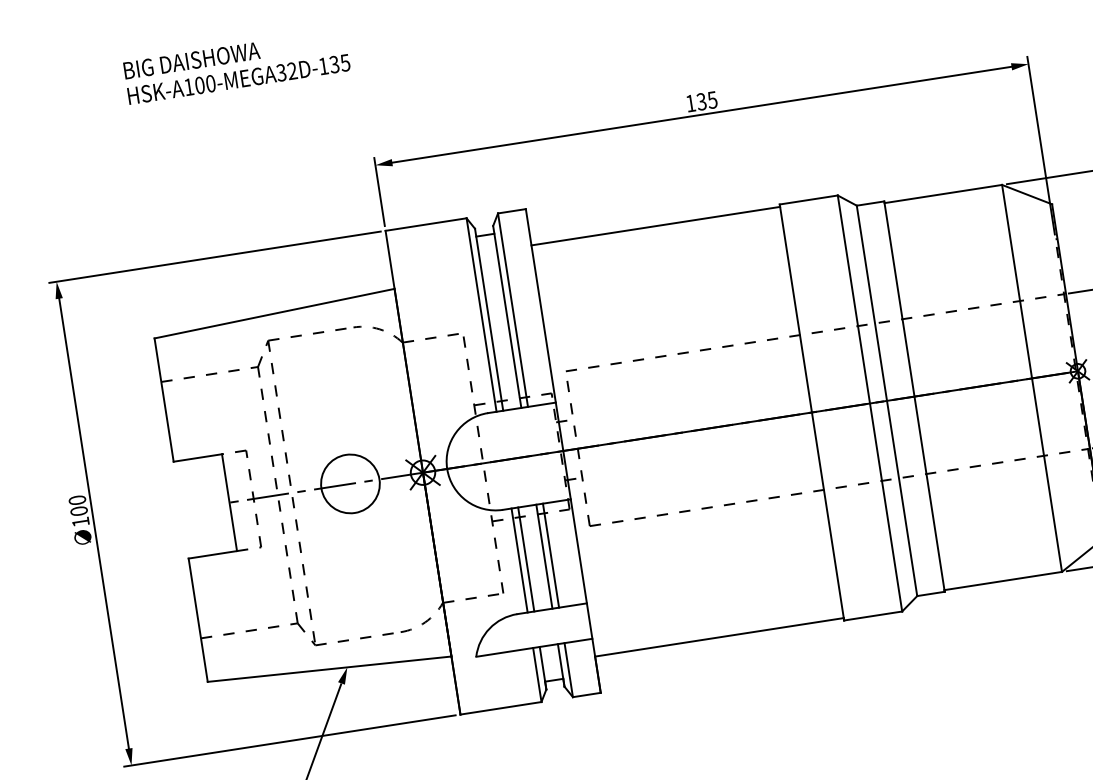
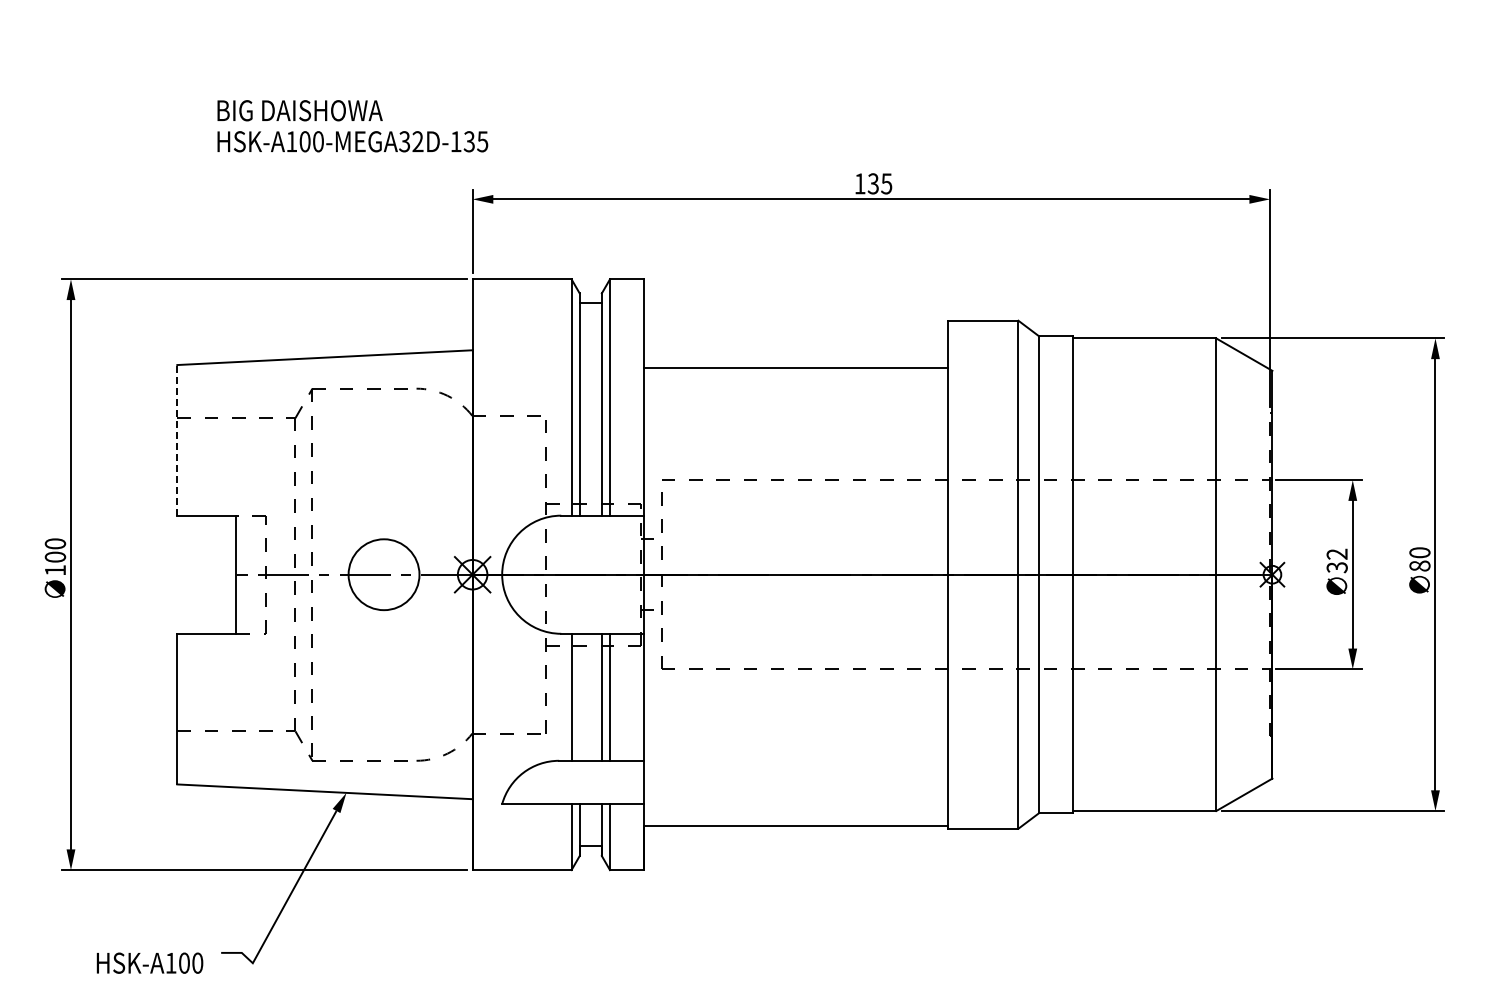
text: (236, 66) -> (352, 126), moved
line: (655, 226) -> (795, 367), moved
line: (164, 399) -> (177, 439), solid -> dashed
line: (525, 558) -> (579, 696), removed

